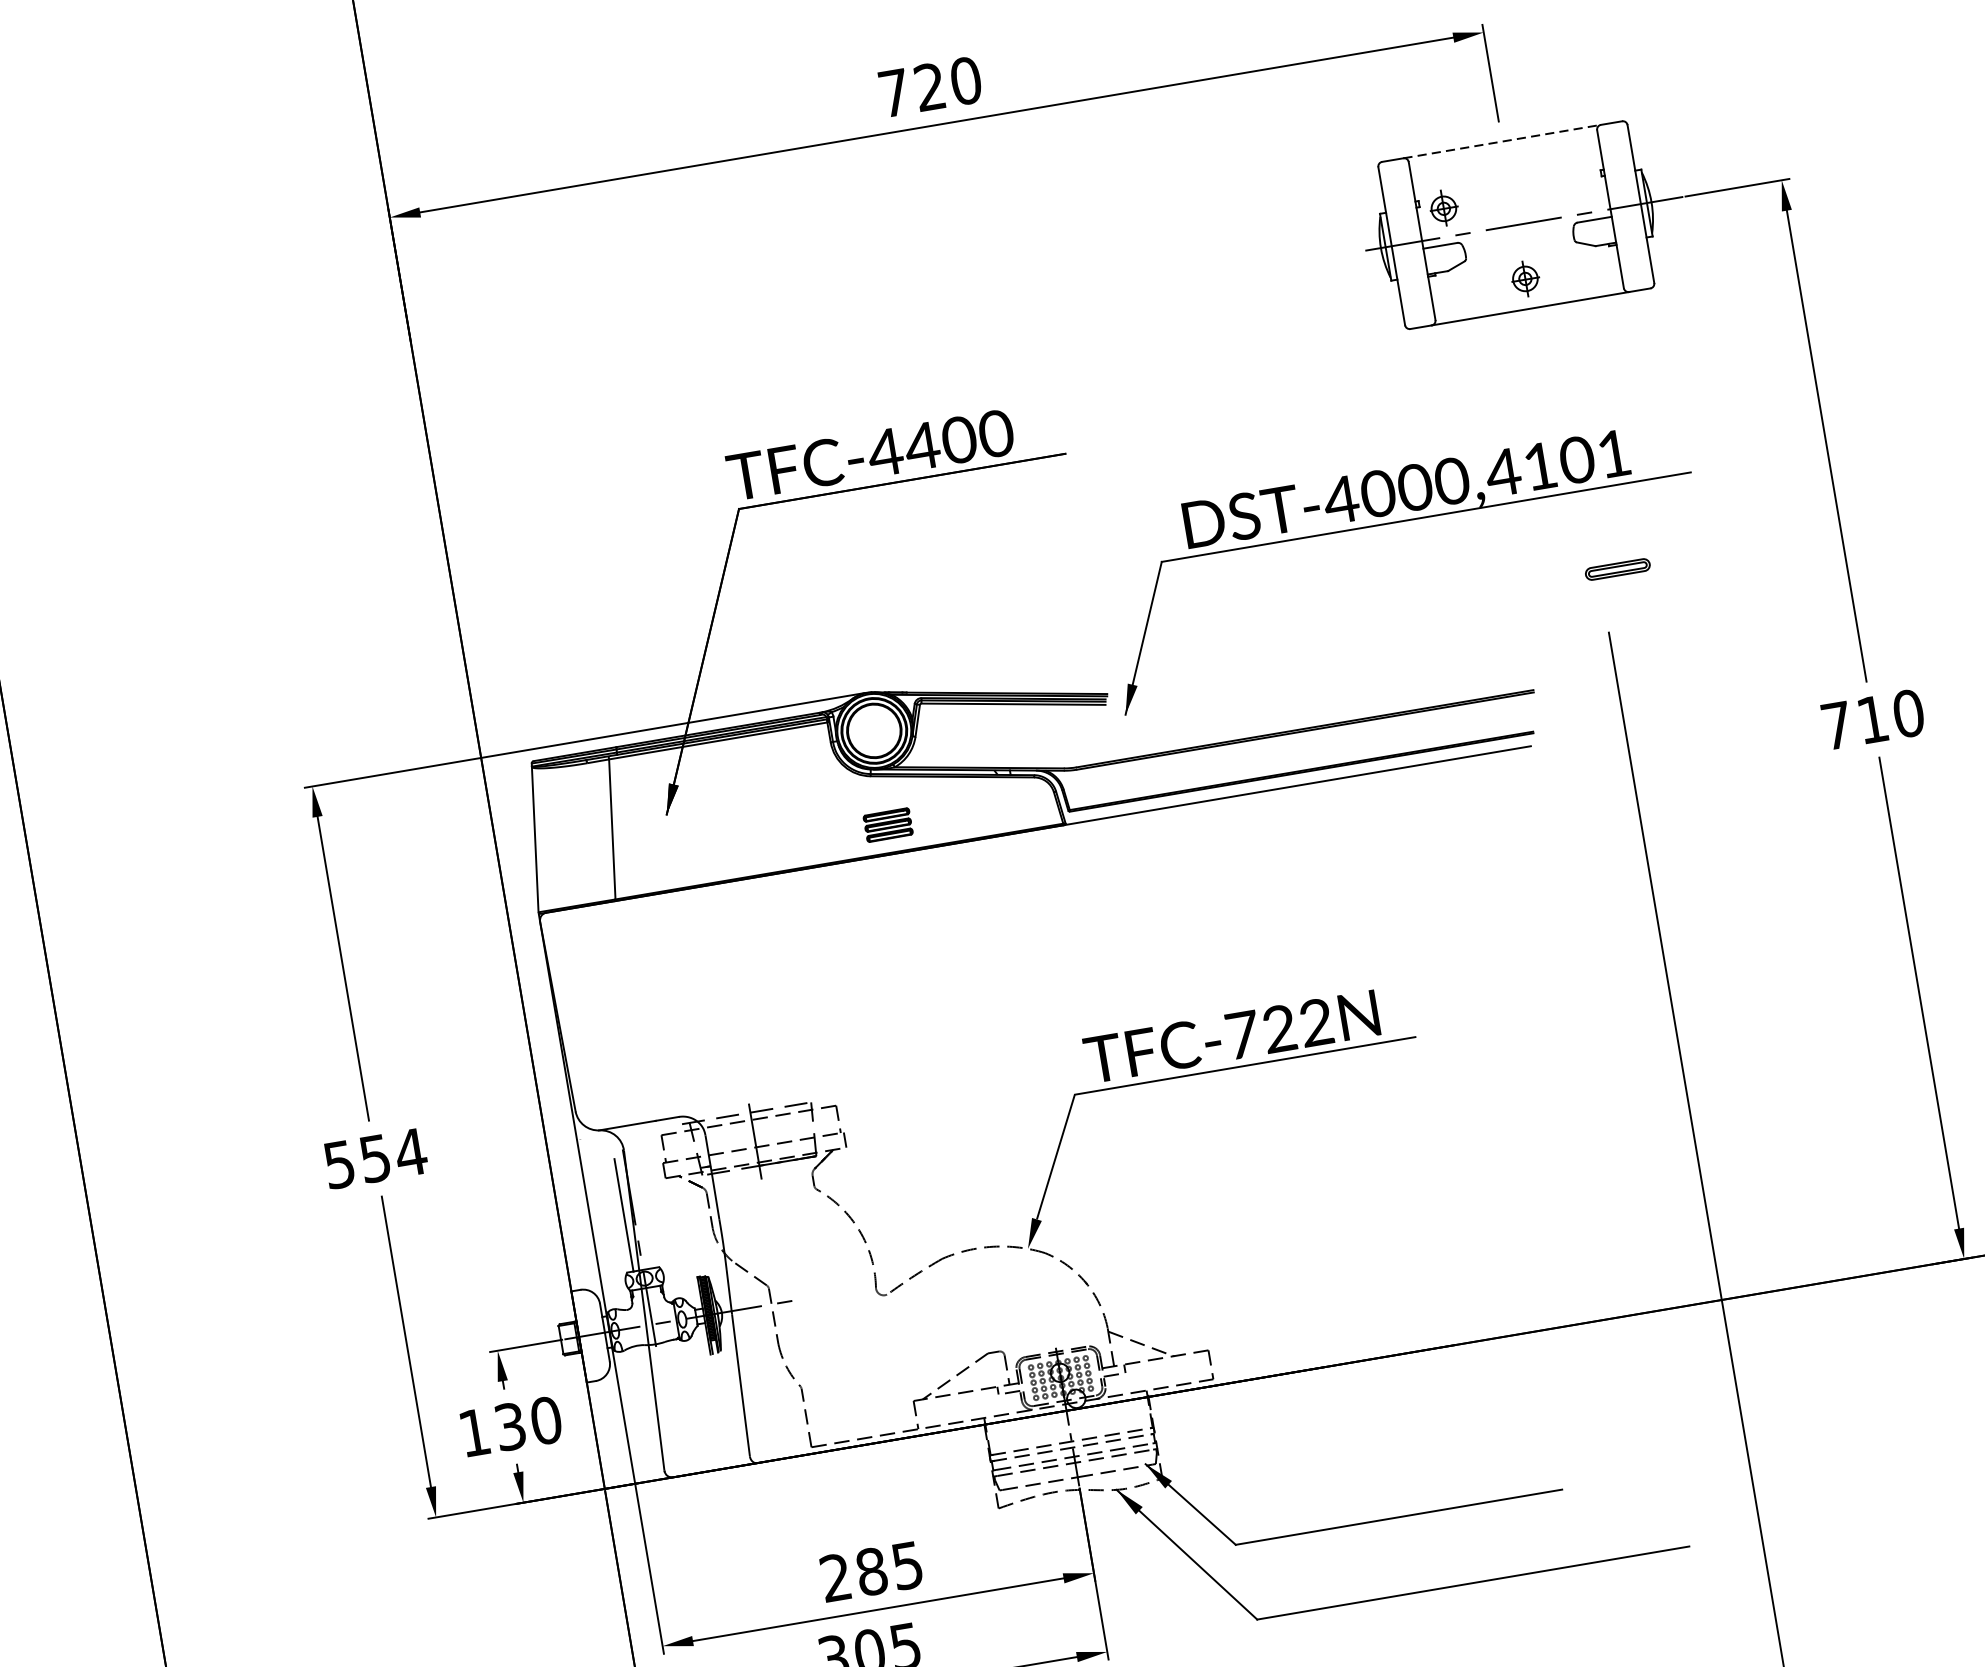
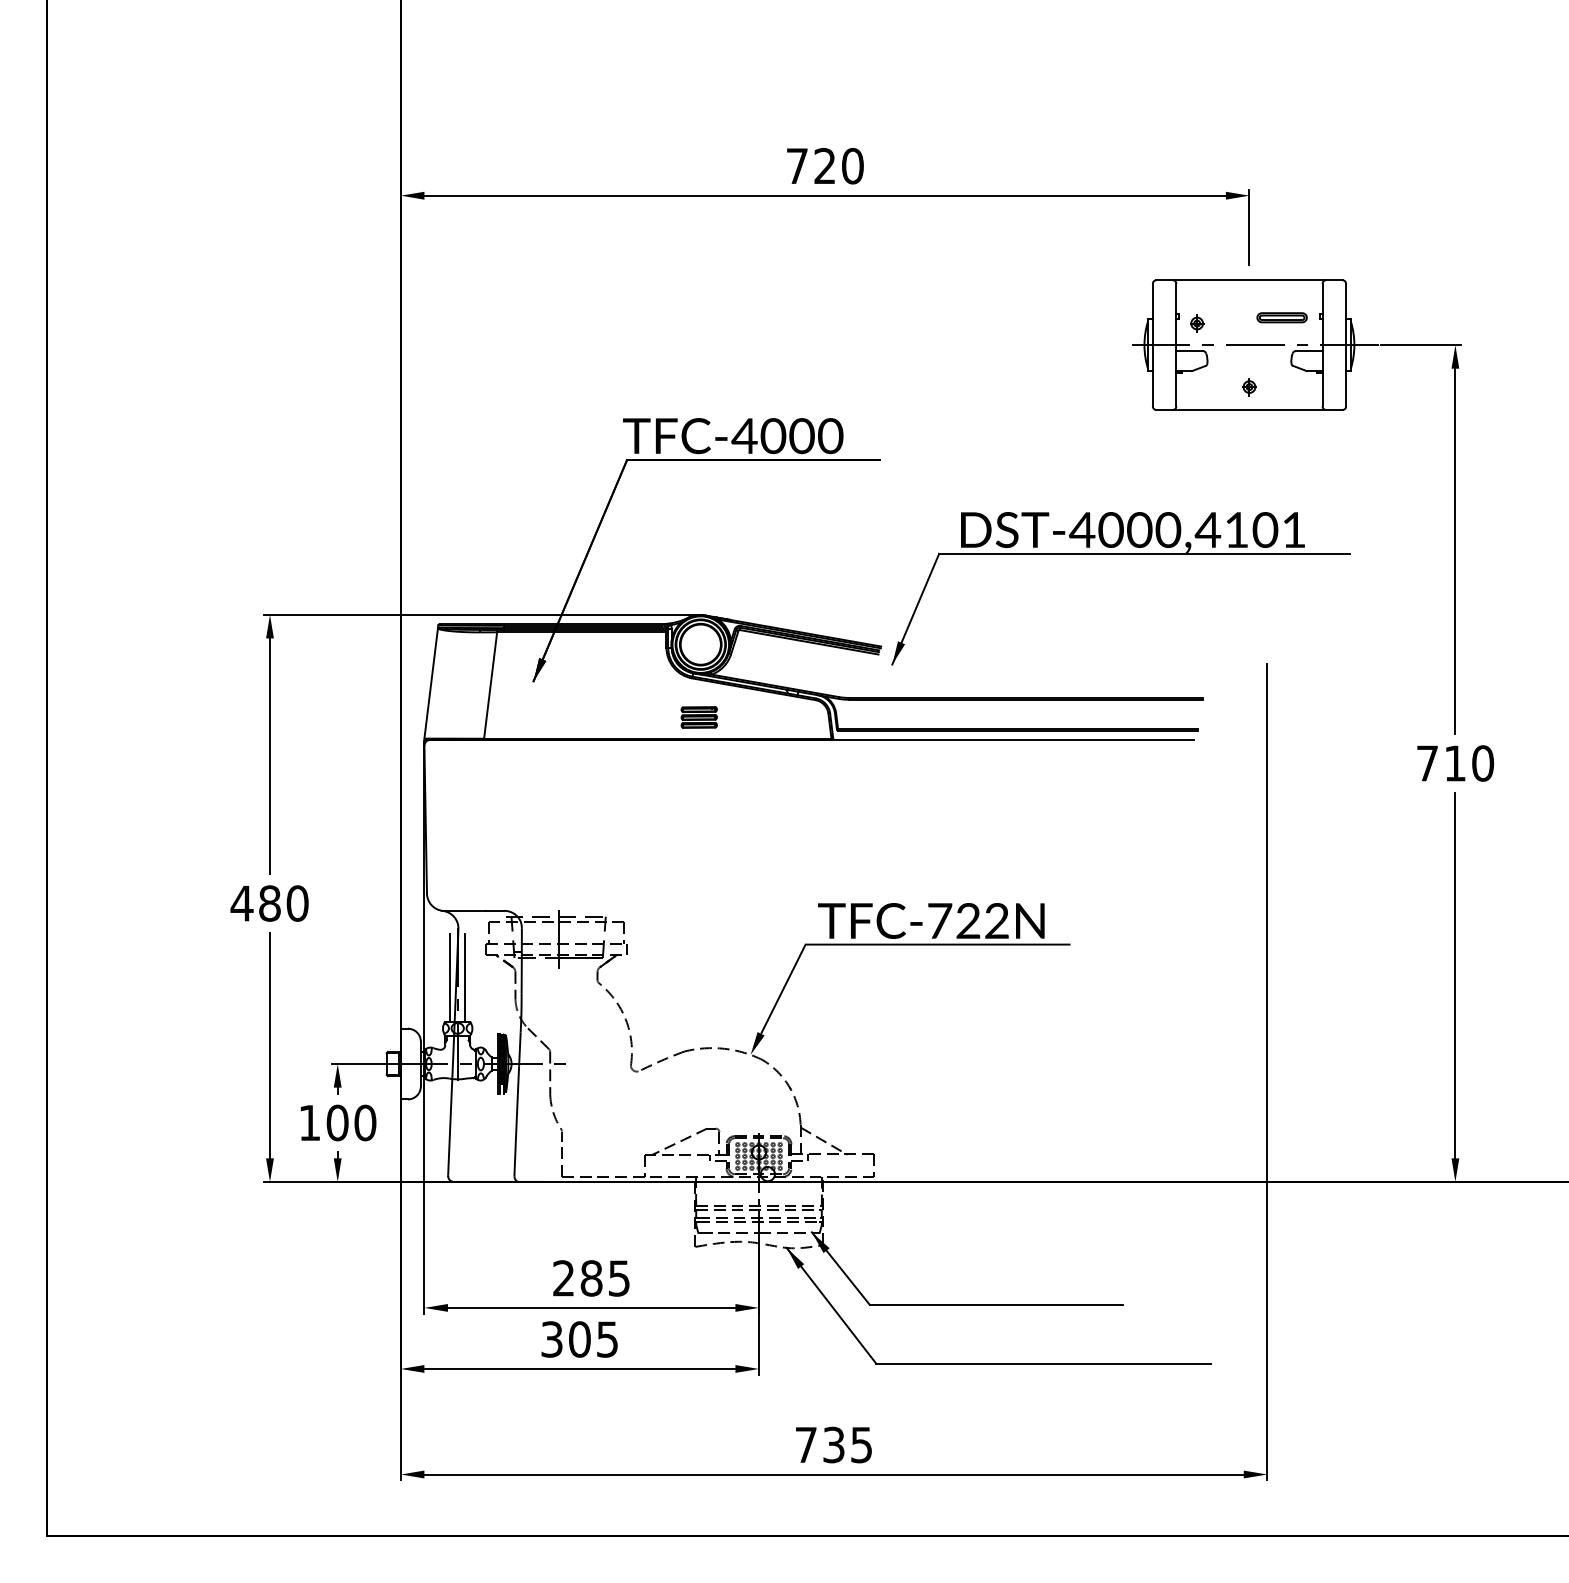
line: (1502, 141) -> (1249, 280), dashed -> solid
part: (1444, 208) -> (1197, 323), size x0.62
part: (1525, 279) -> (1249, 387), size x0.62
text: (921, 446) -> (772, 436), TFC-4400 -> TFC-4000
part: (1616, 569) -> (1281, 317), moved
text: (374, 1158) -> (269, 903), 554 -> 480
line: (643, 1211) -> (465, 977), added
text: (510, 1426) -> (337, 1122), 130 -> 100

